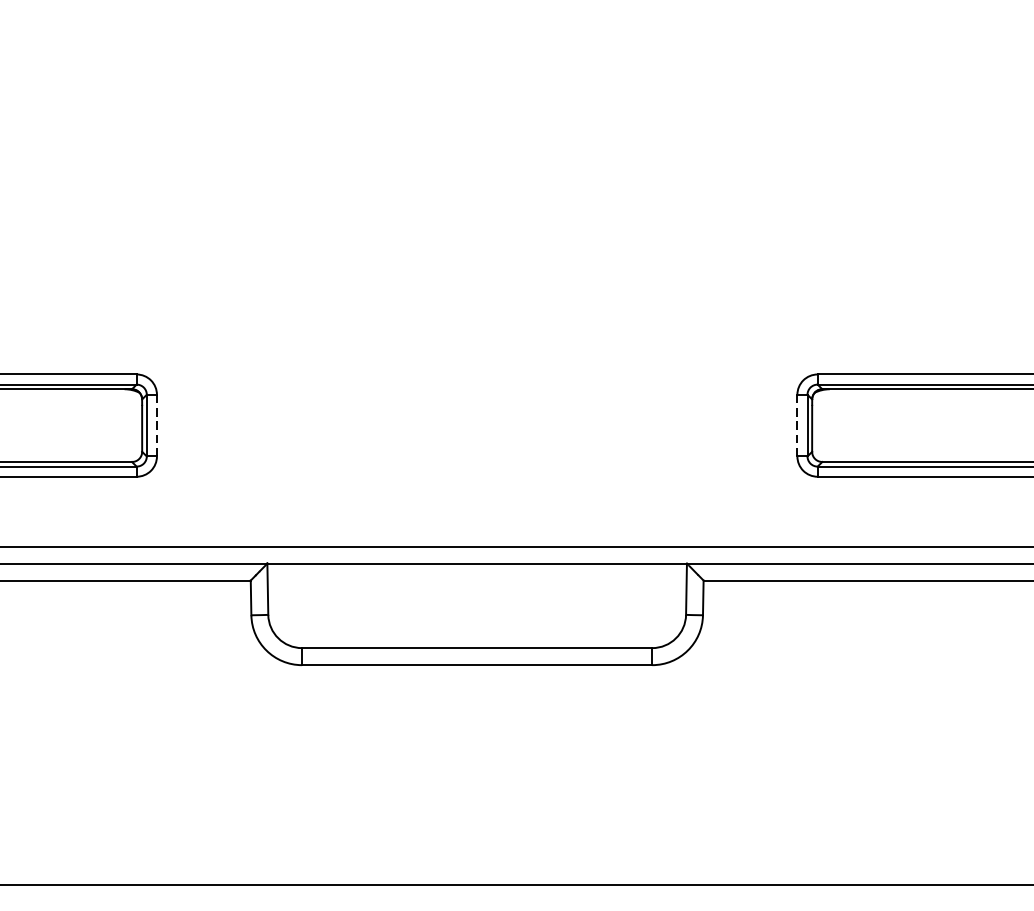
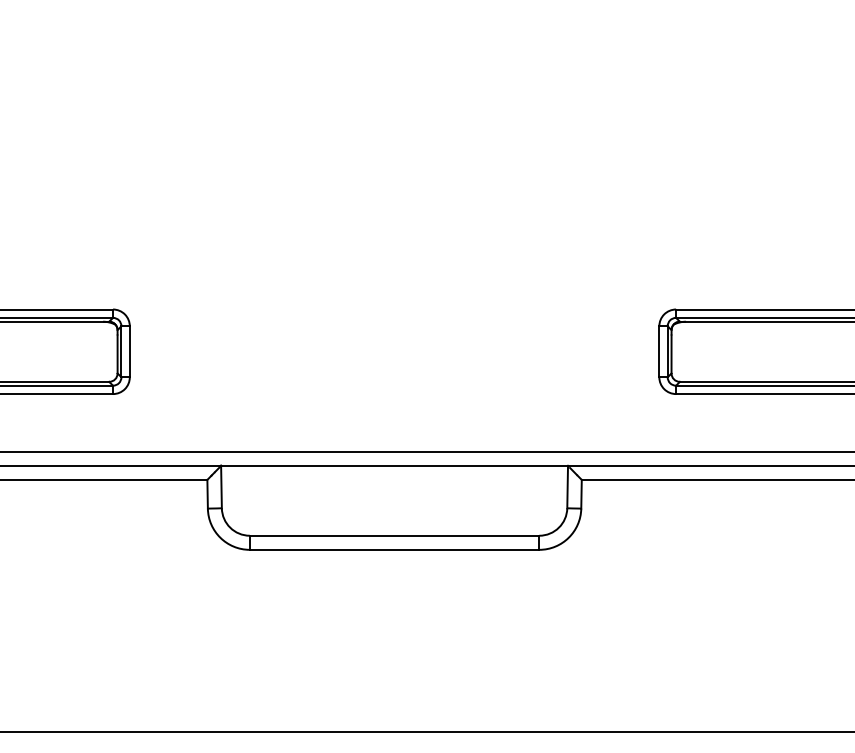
line: (797, 425) -> (659, 351), dashed -> solid
line: (156, 426) -> (129, 352), dashed -> solid

